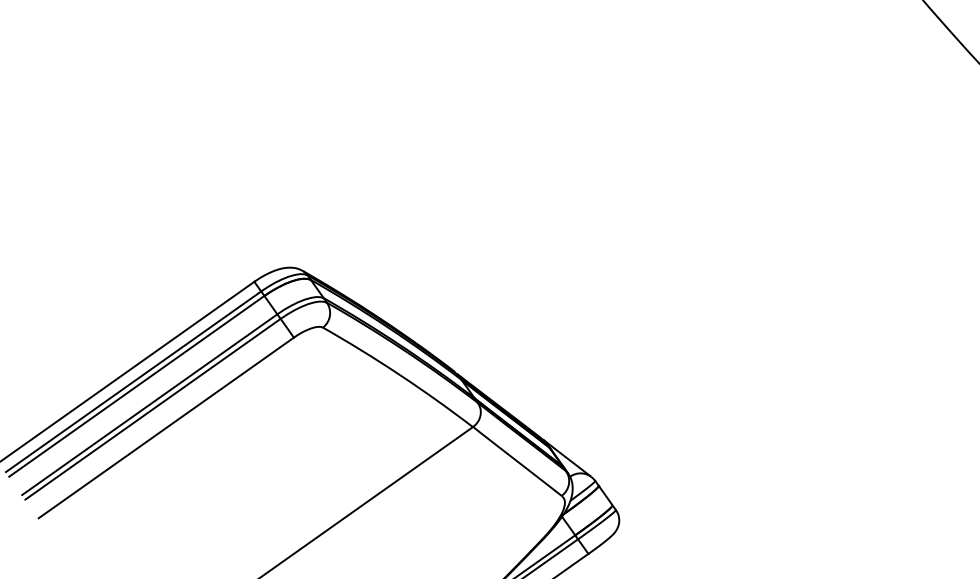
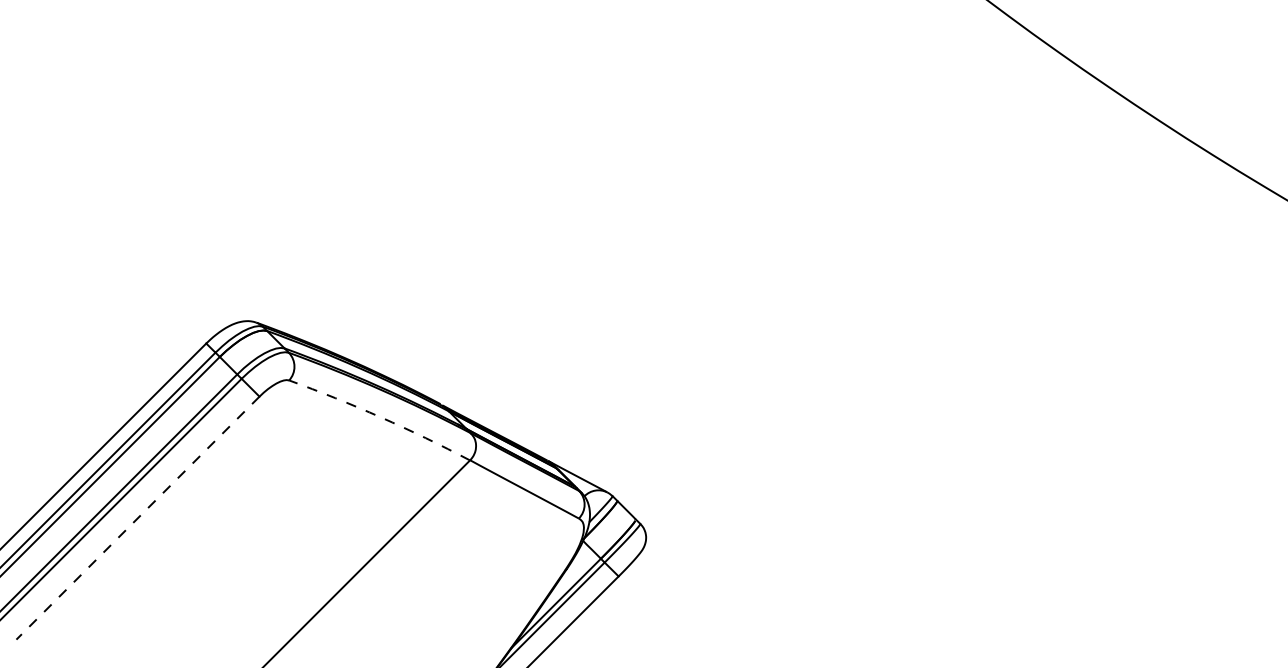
arc: (399, 374) -> (380, 417), solid -> dashed
line: (165, 428) -> (137, 518), solid -> dashed

